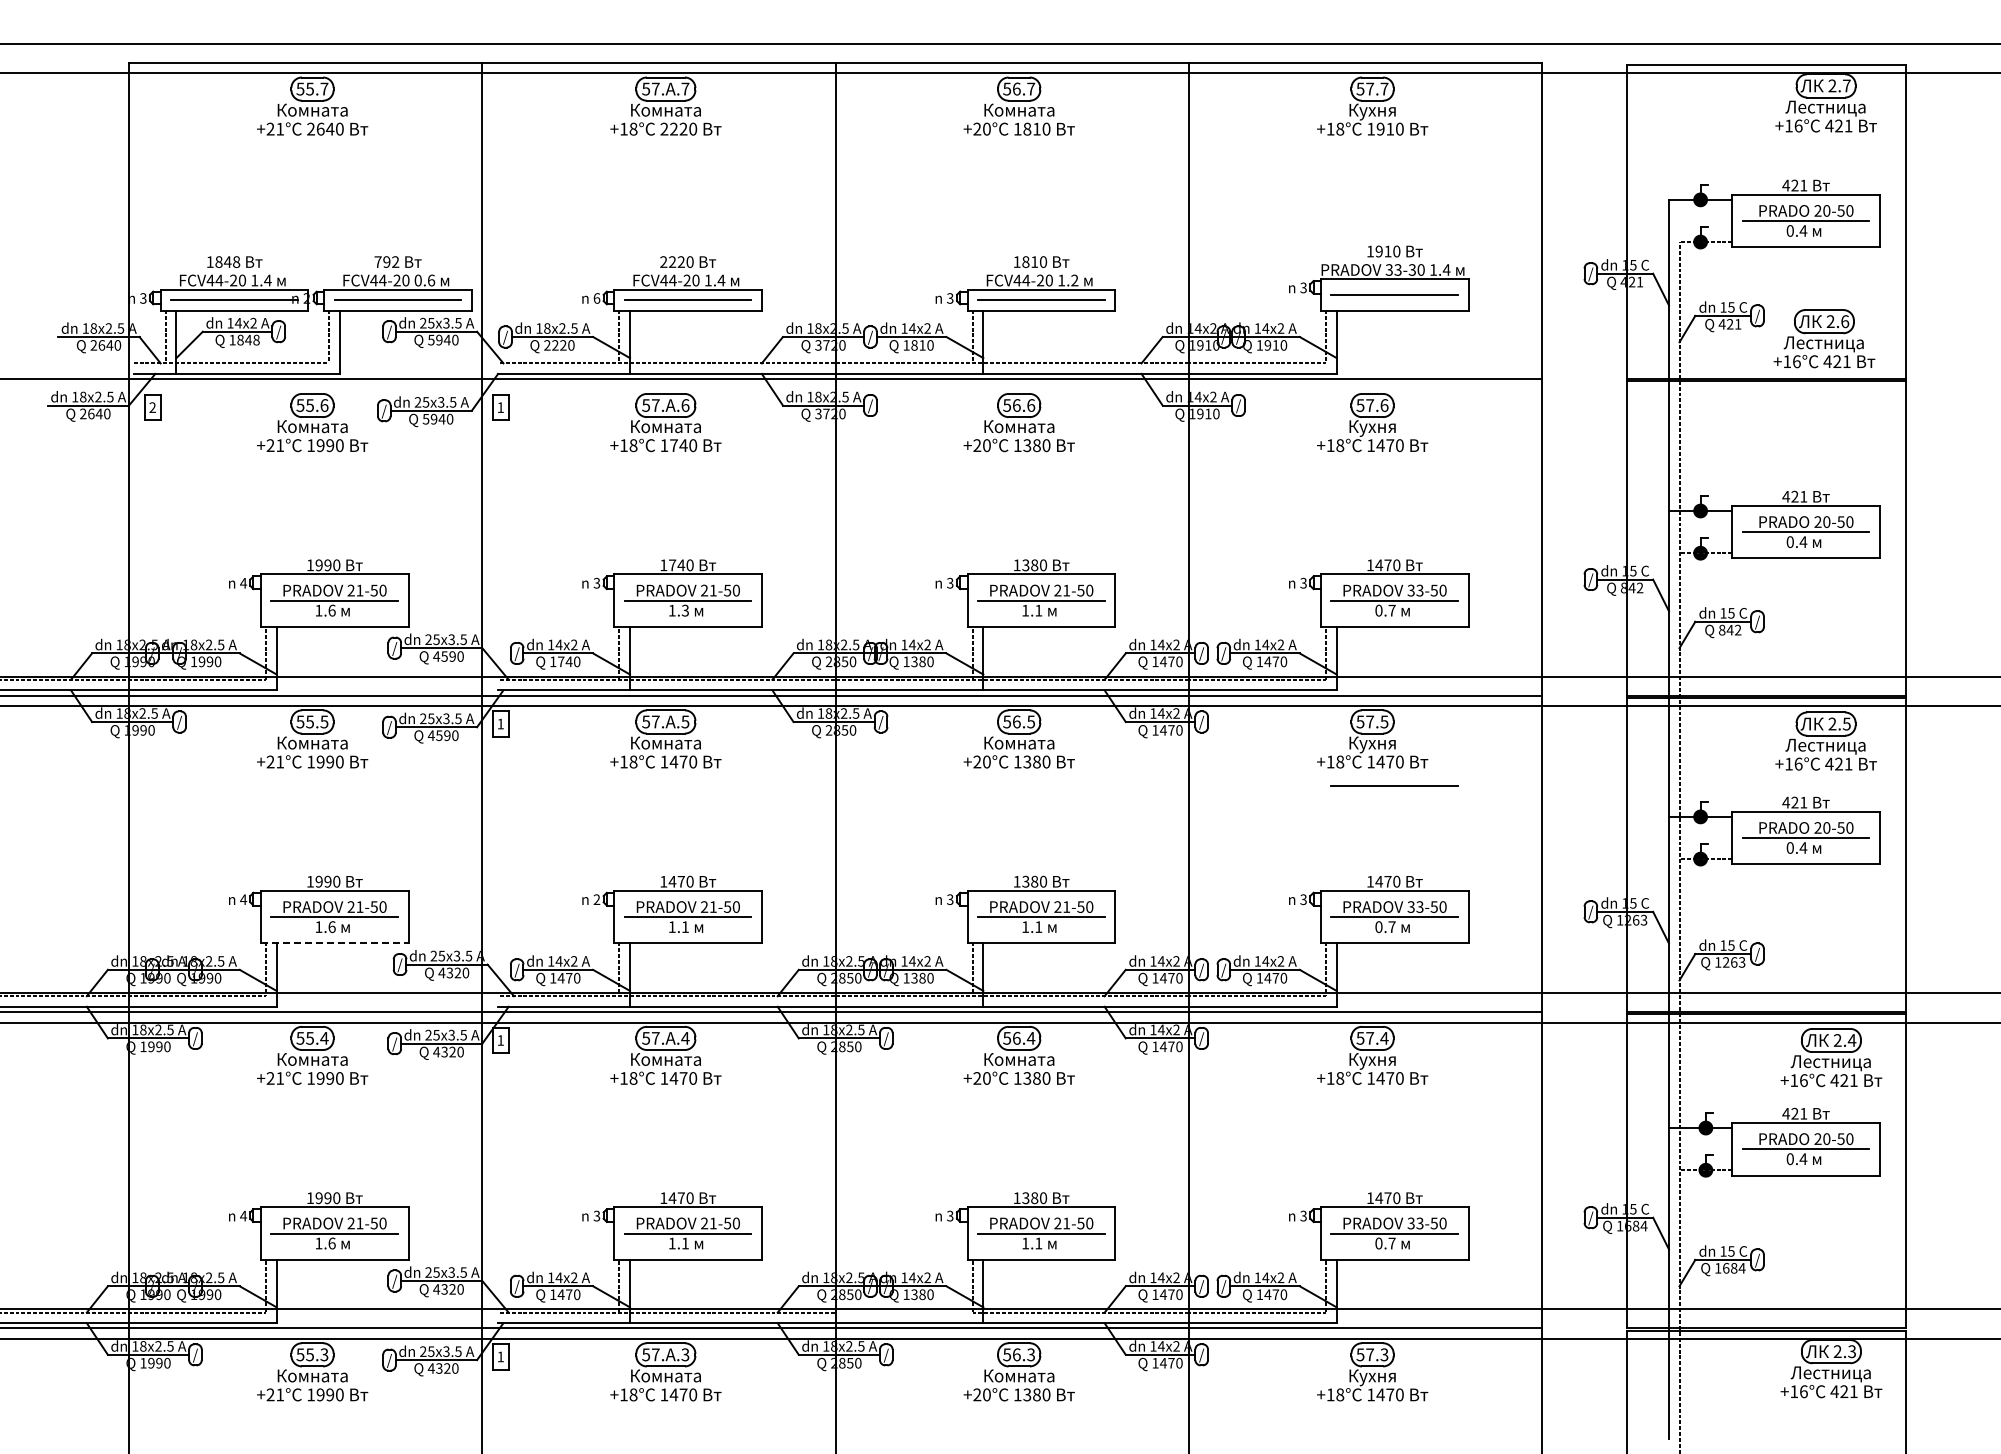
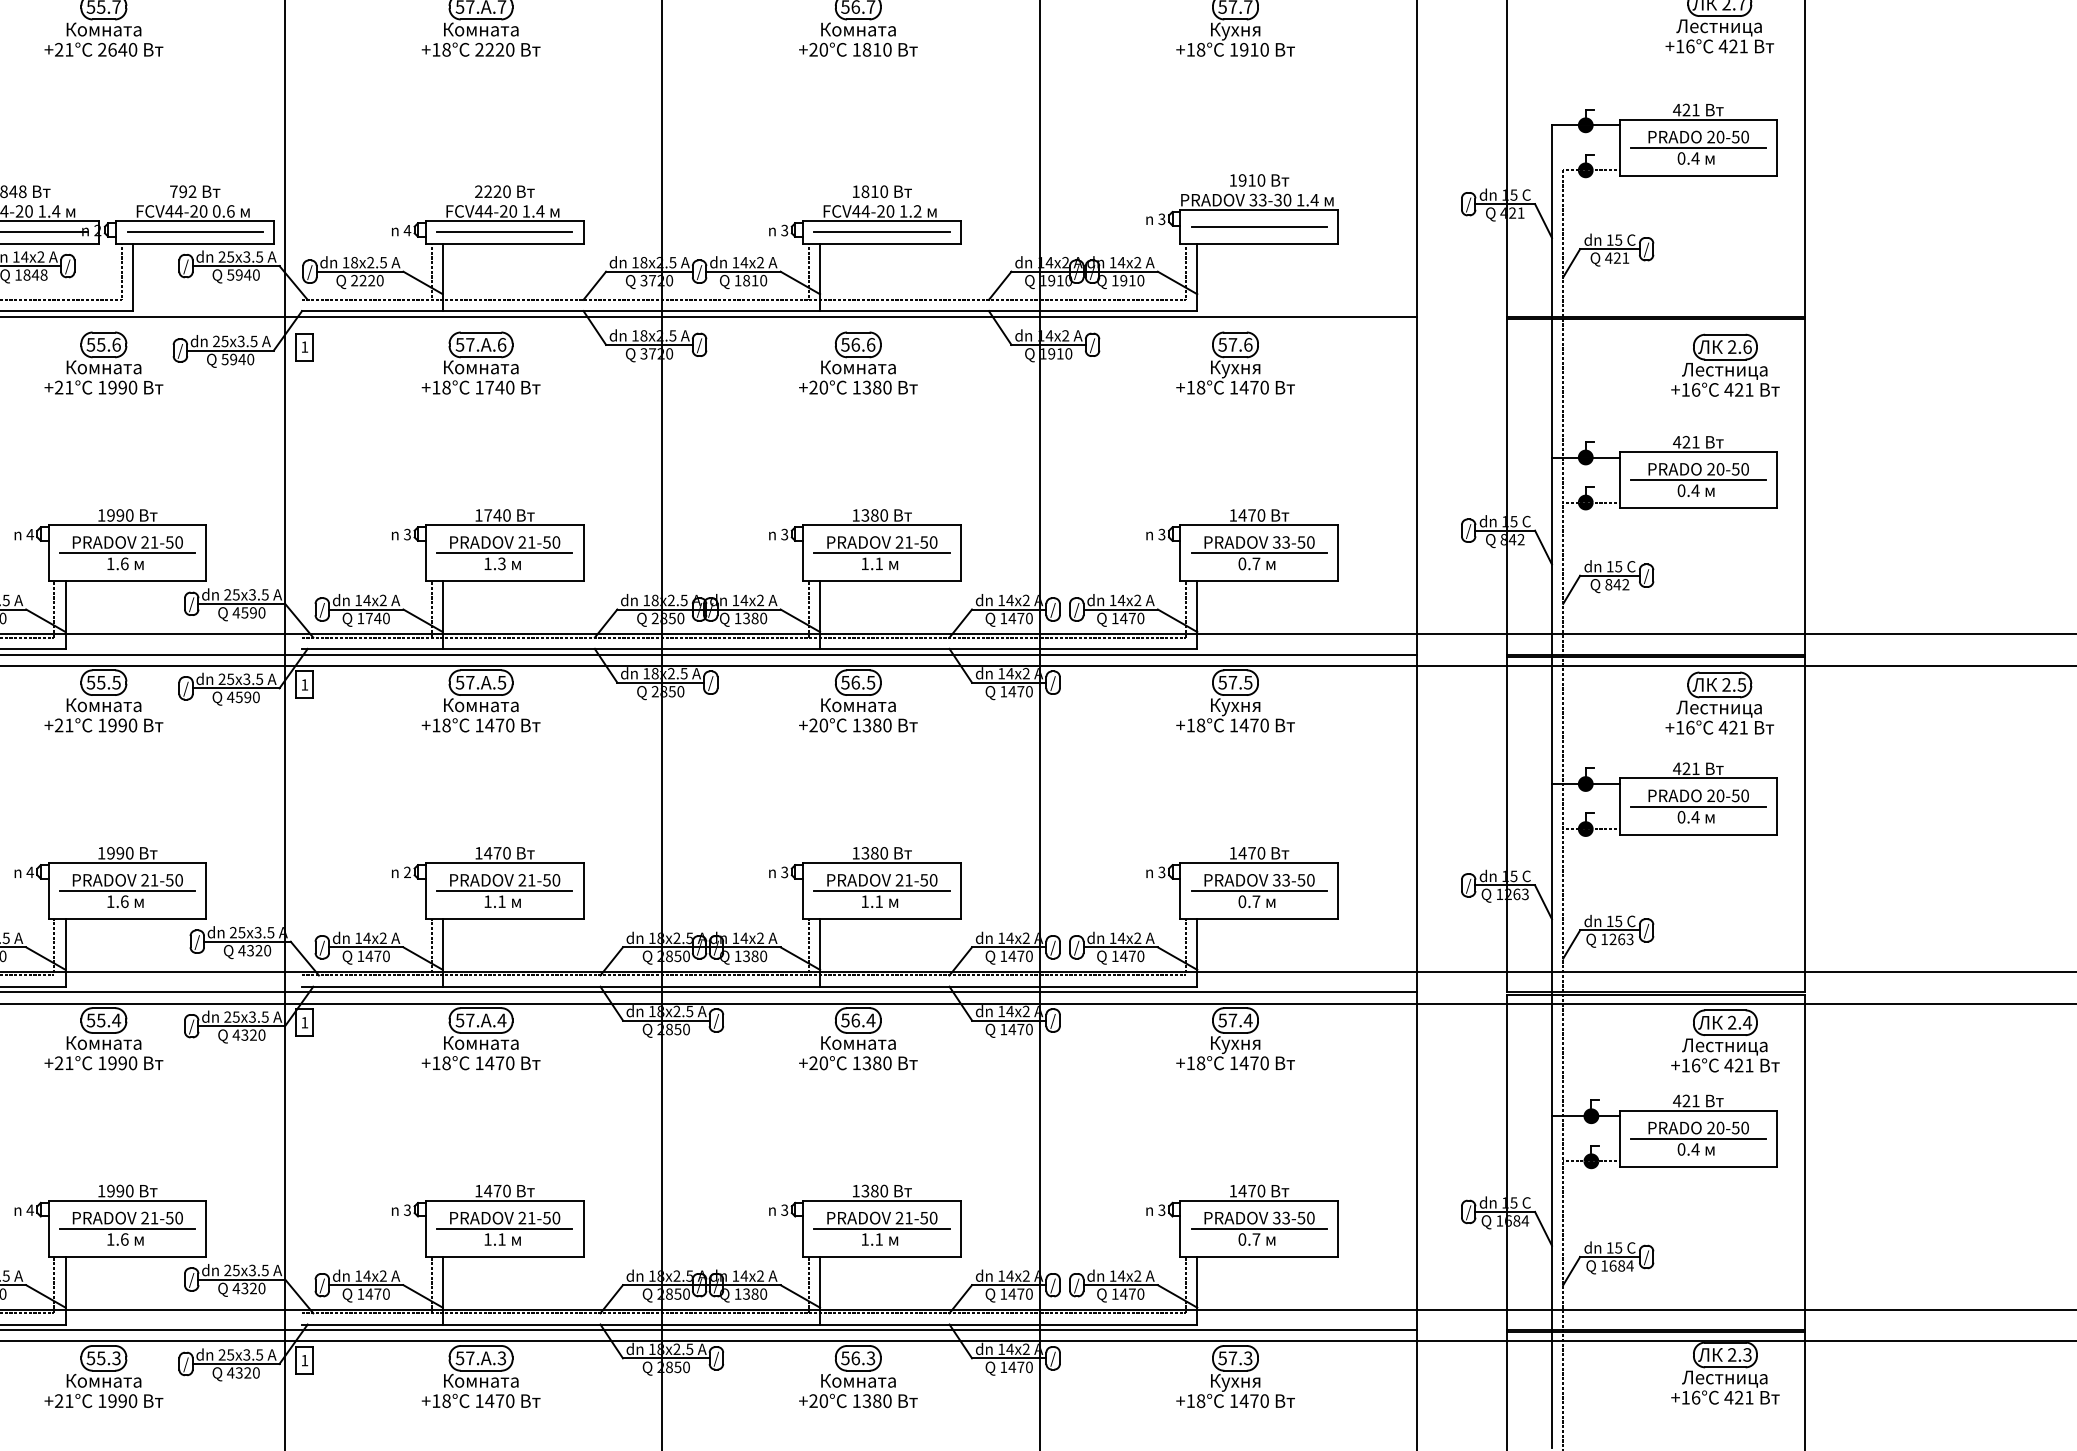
text: (596, 298) -> (407, 230), 6 -> 4
part: (1824, 338) -> (1725, 365), moved
line: (1394, 785) -> (1258, 750), removed
line: (334, 943) -> (127, 919), dashed -> solid
line: (903, 1312) -> (734, 1313), added

